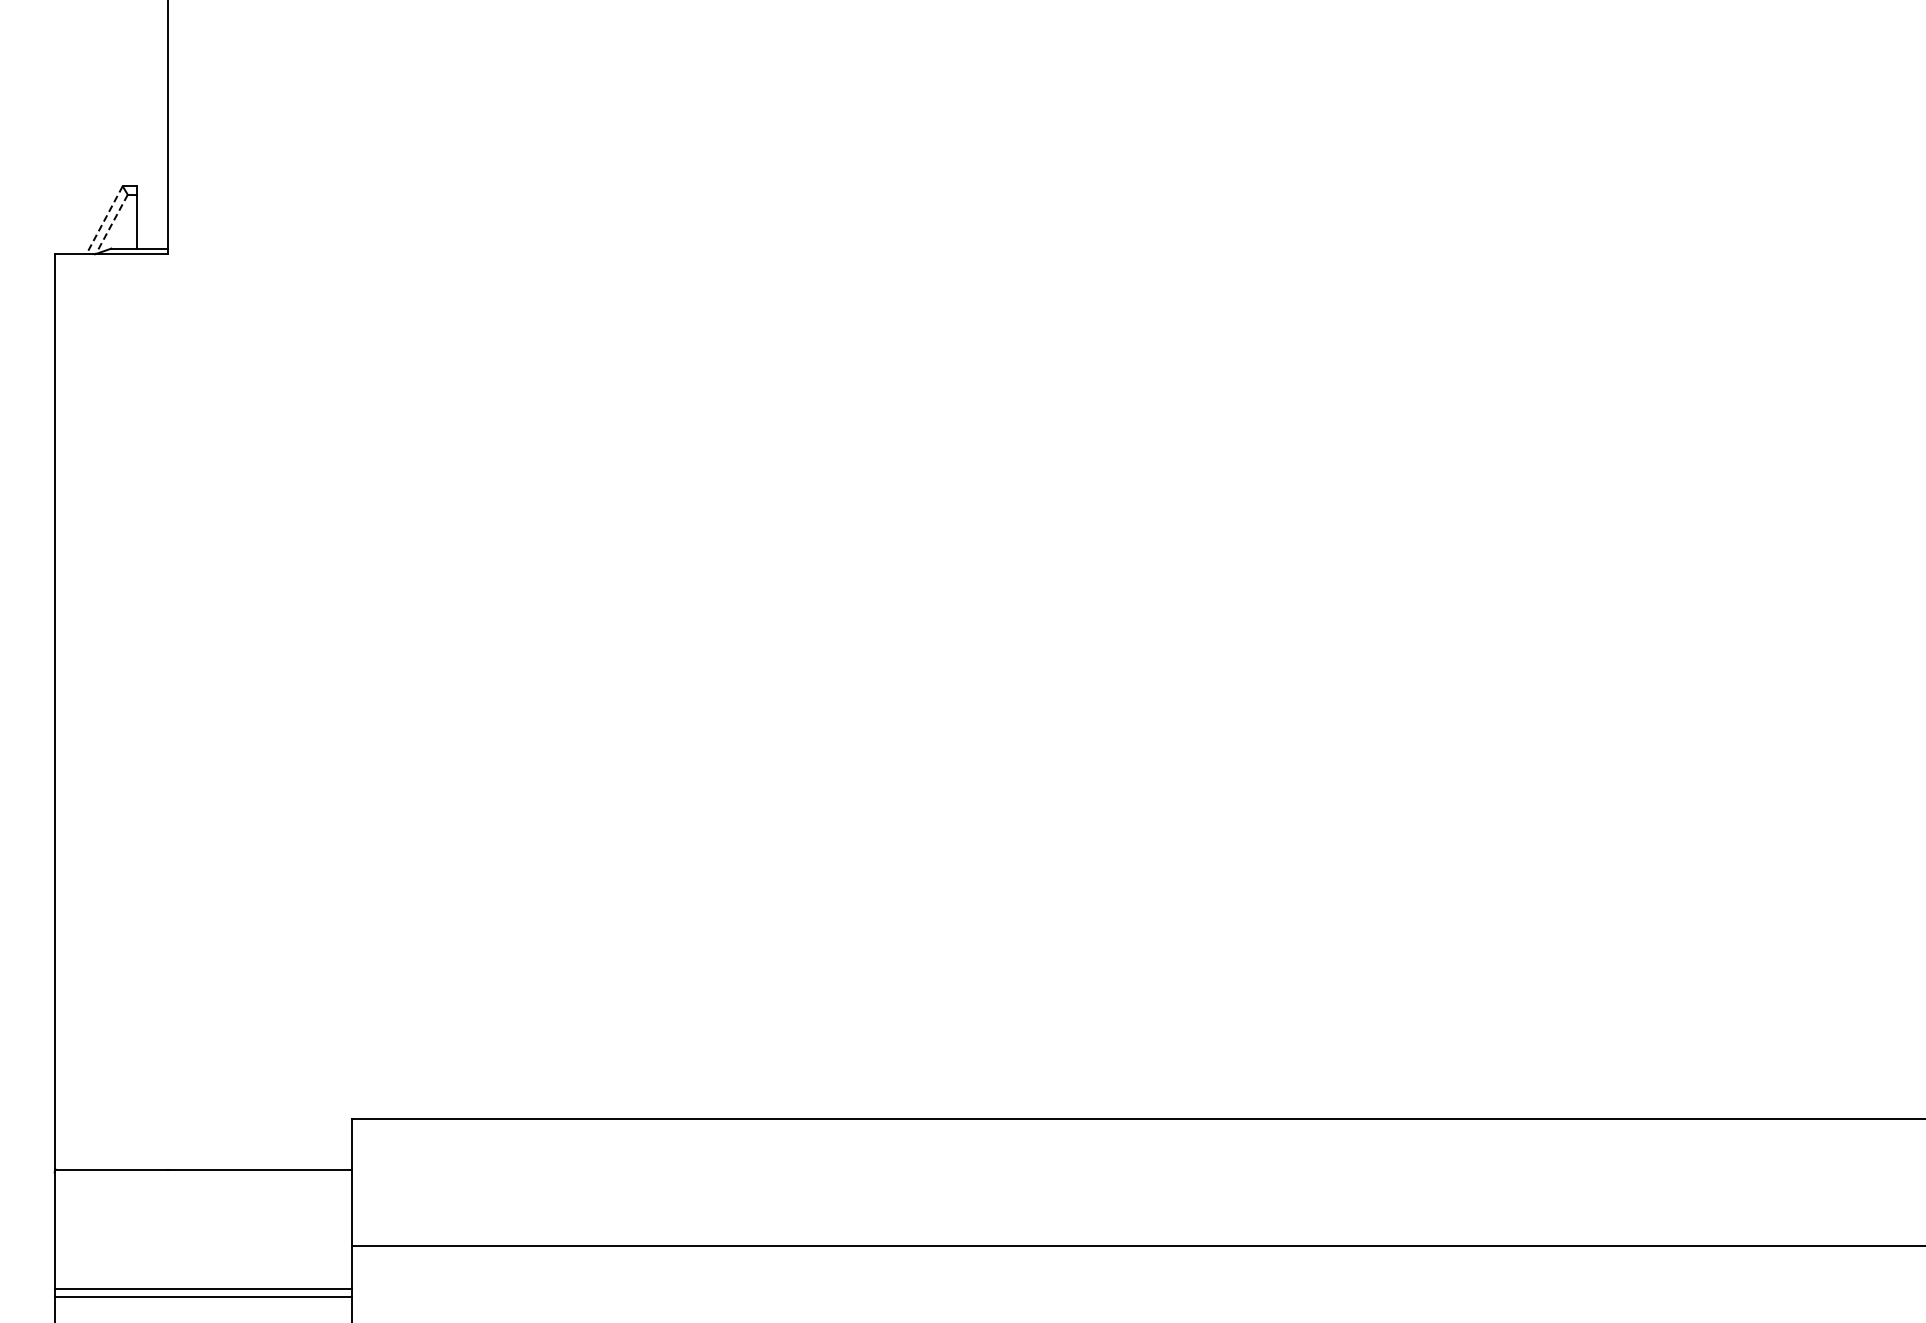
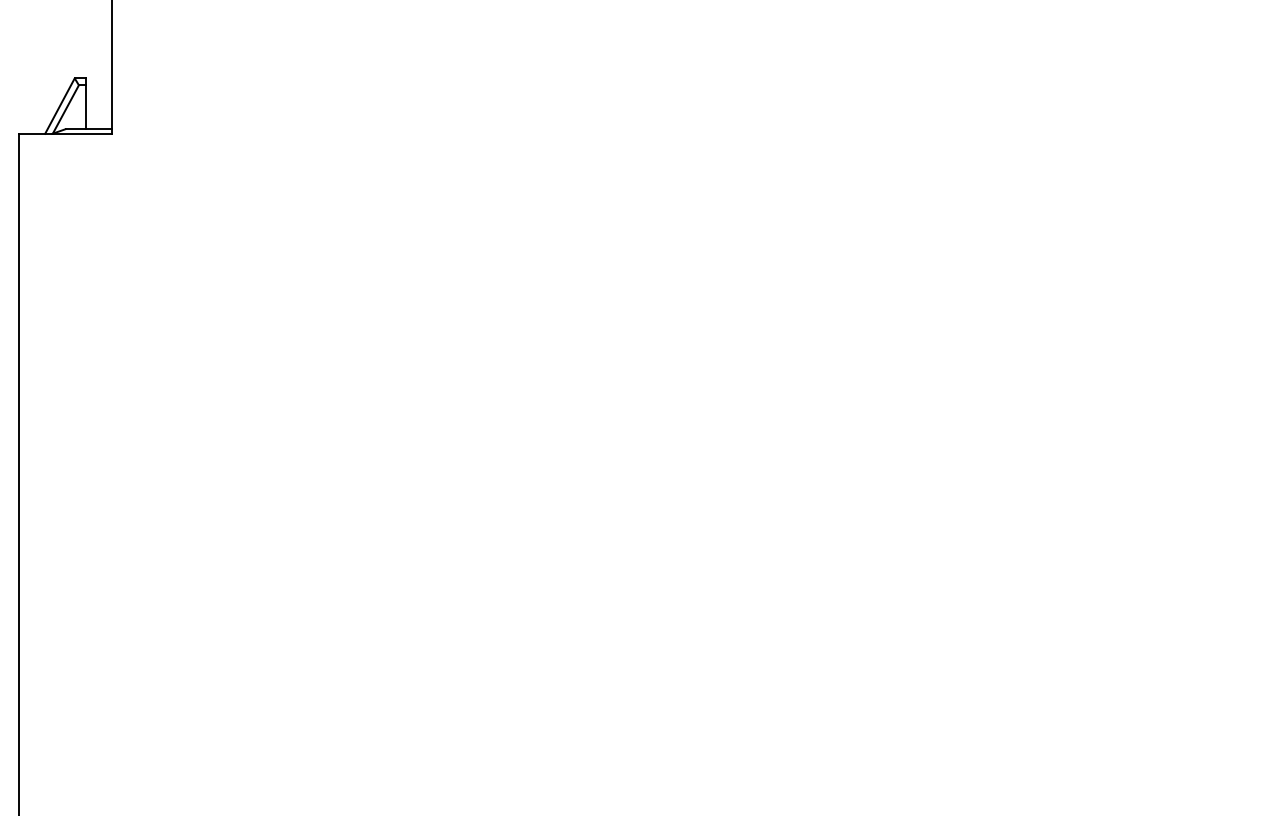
line: (104, 220) -> (59, 106), dashed -> solid
line: (111, 224) -> (65, 109), dashed -> solid

